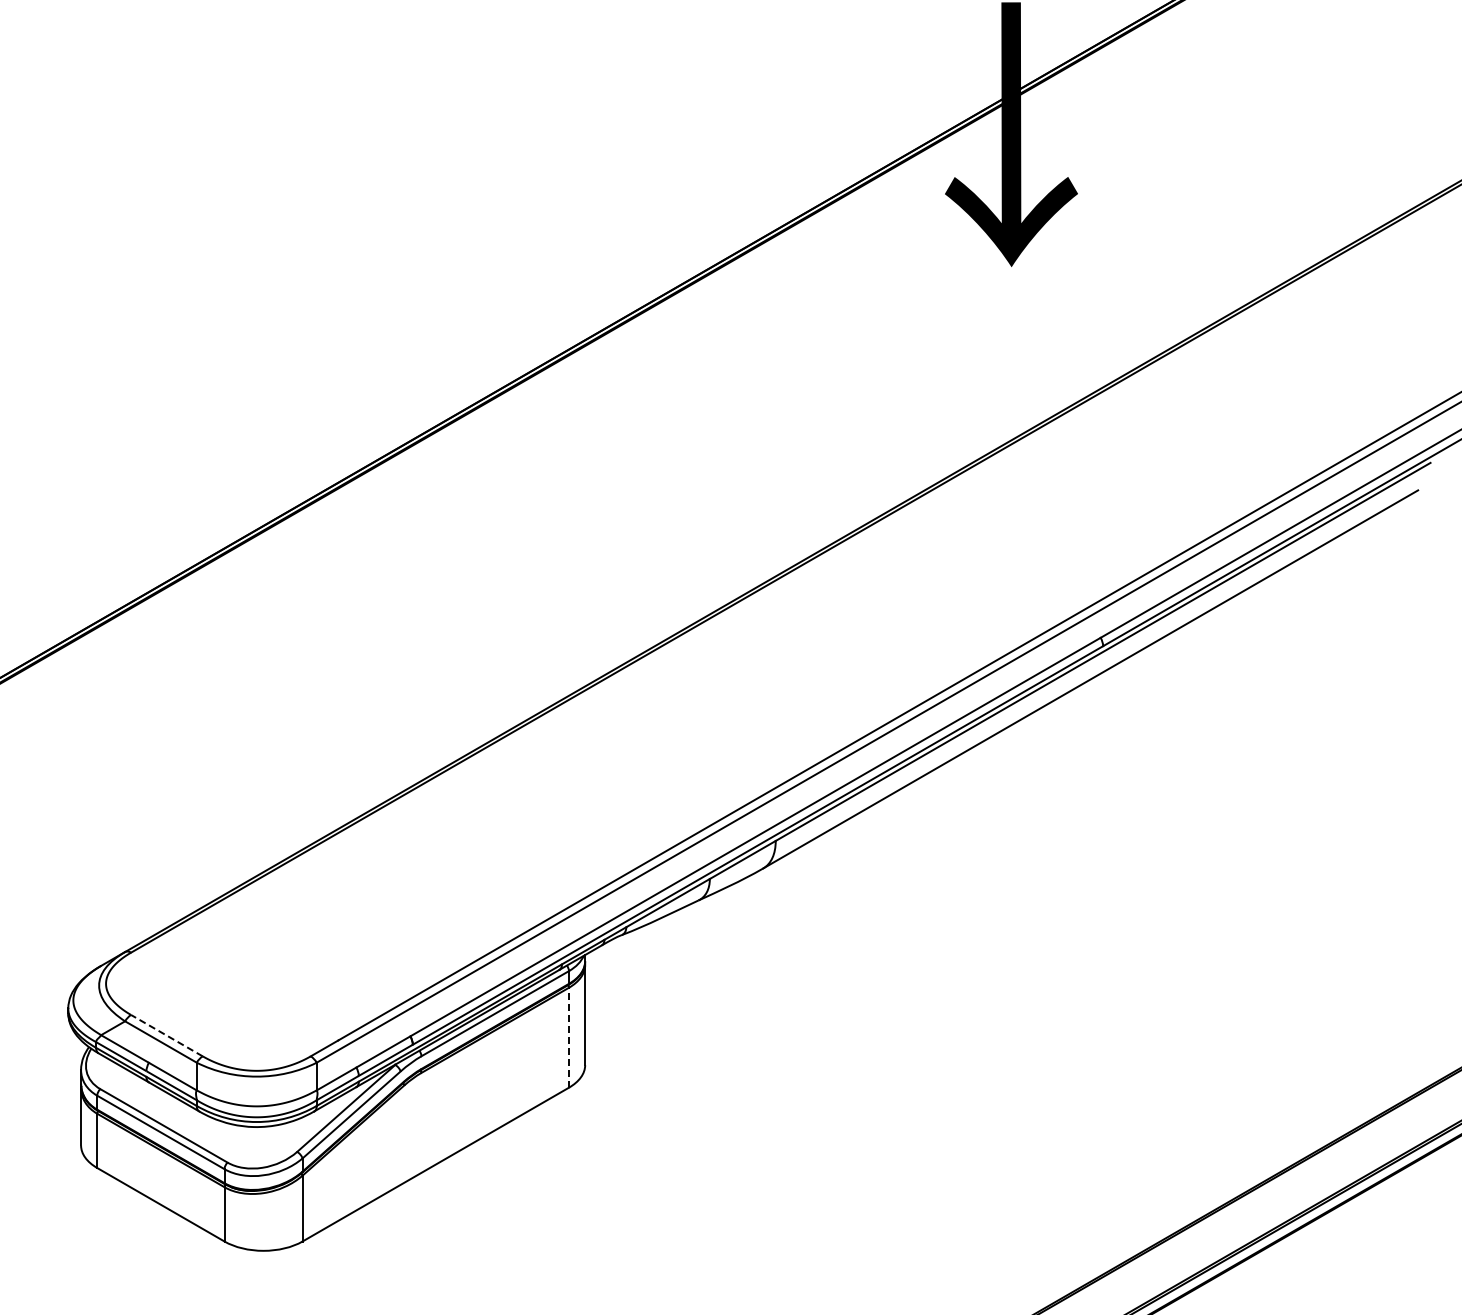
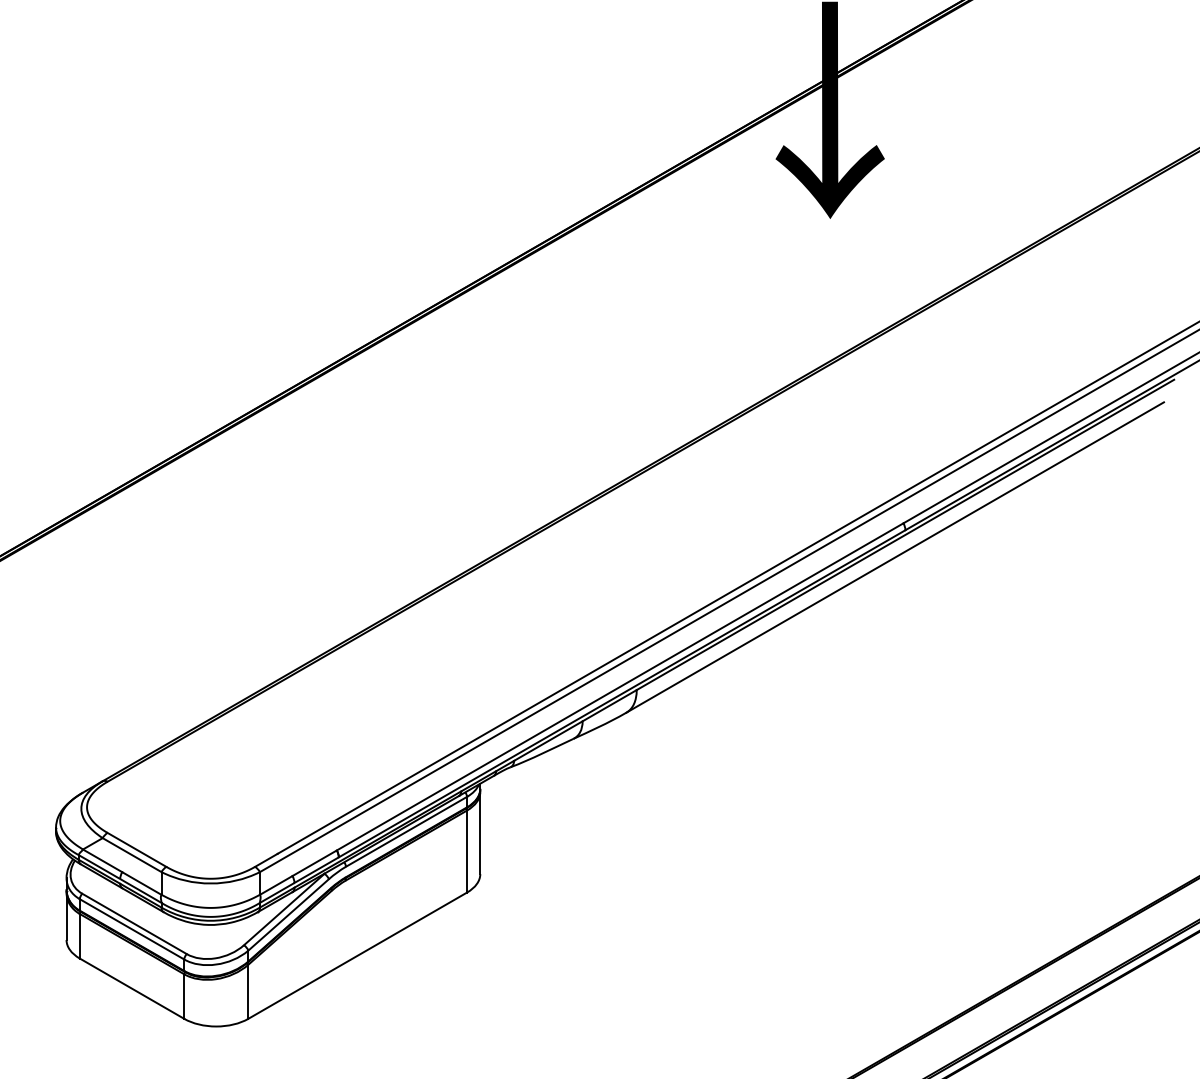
line: (166, 1035) -> (136, 849), dashed -> solid
line: (569, 1037) -> (467, 851), dashed -> solid

